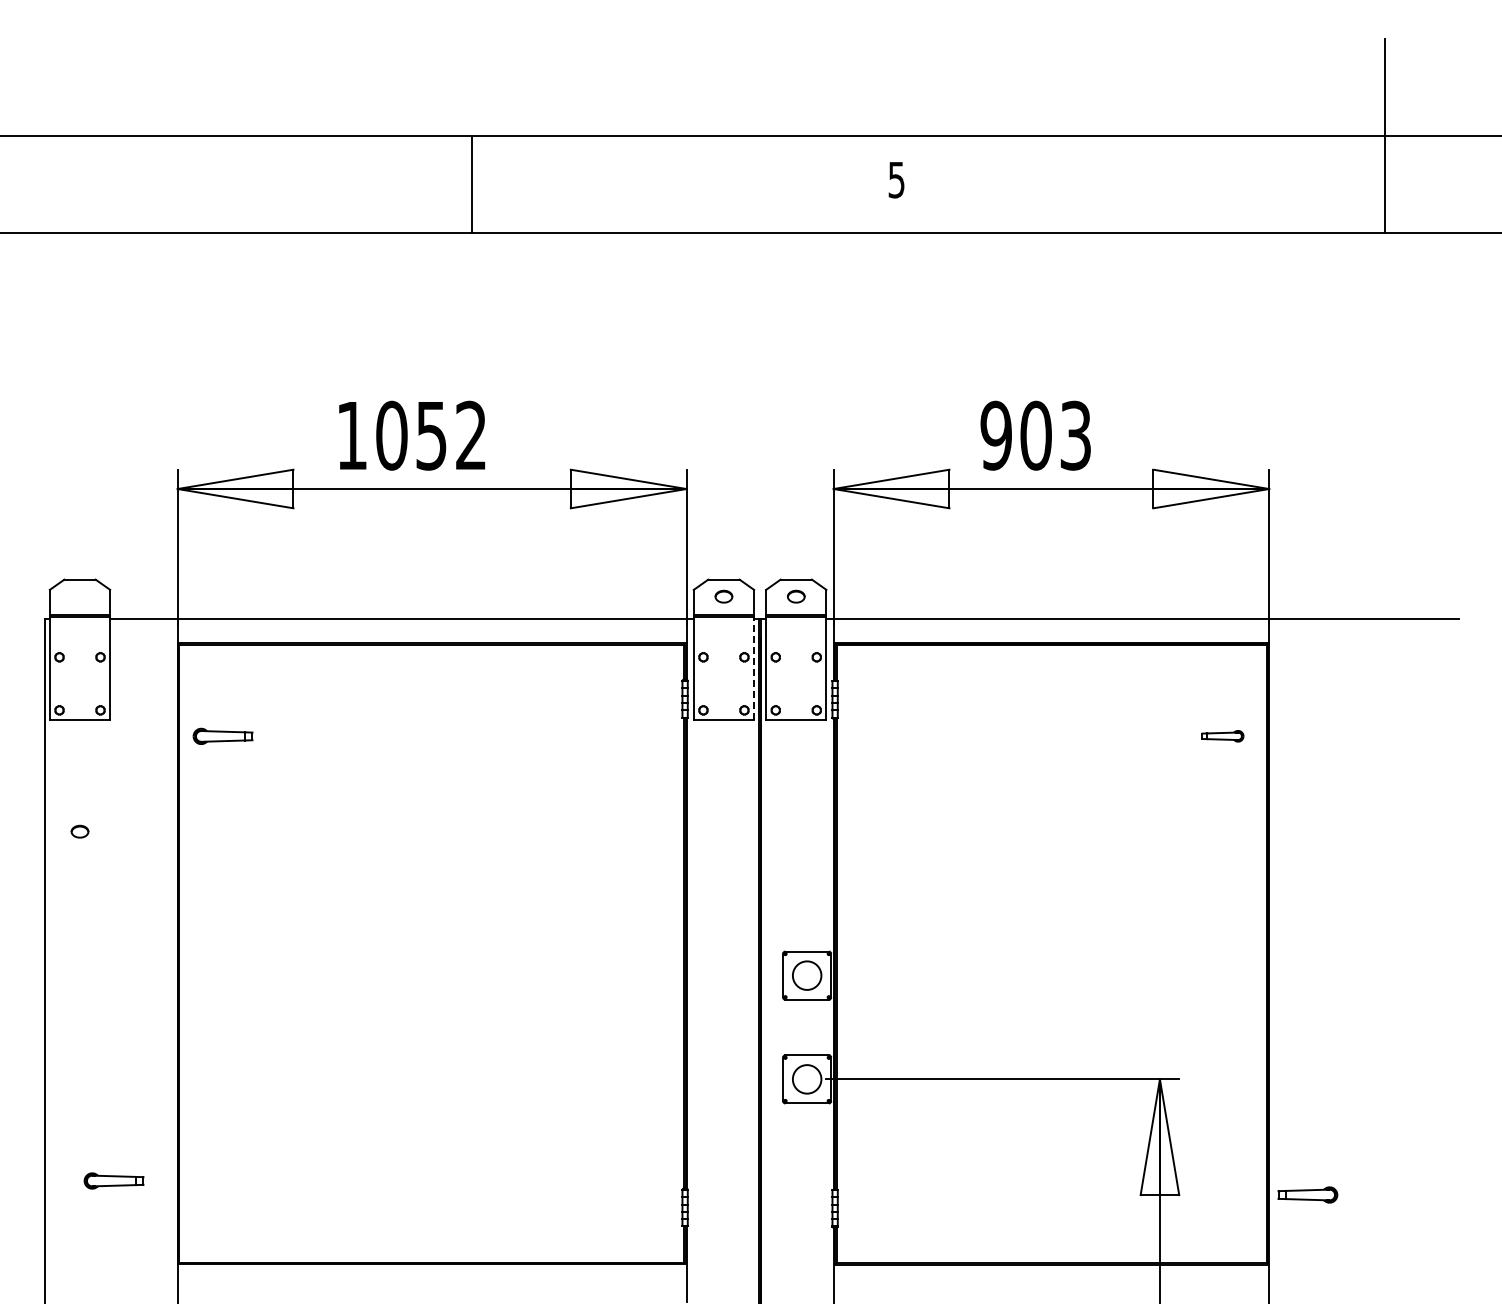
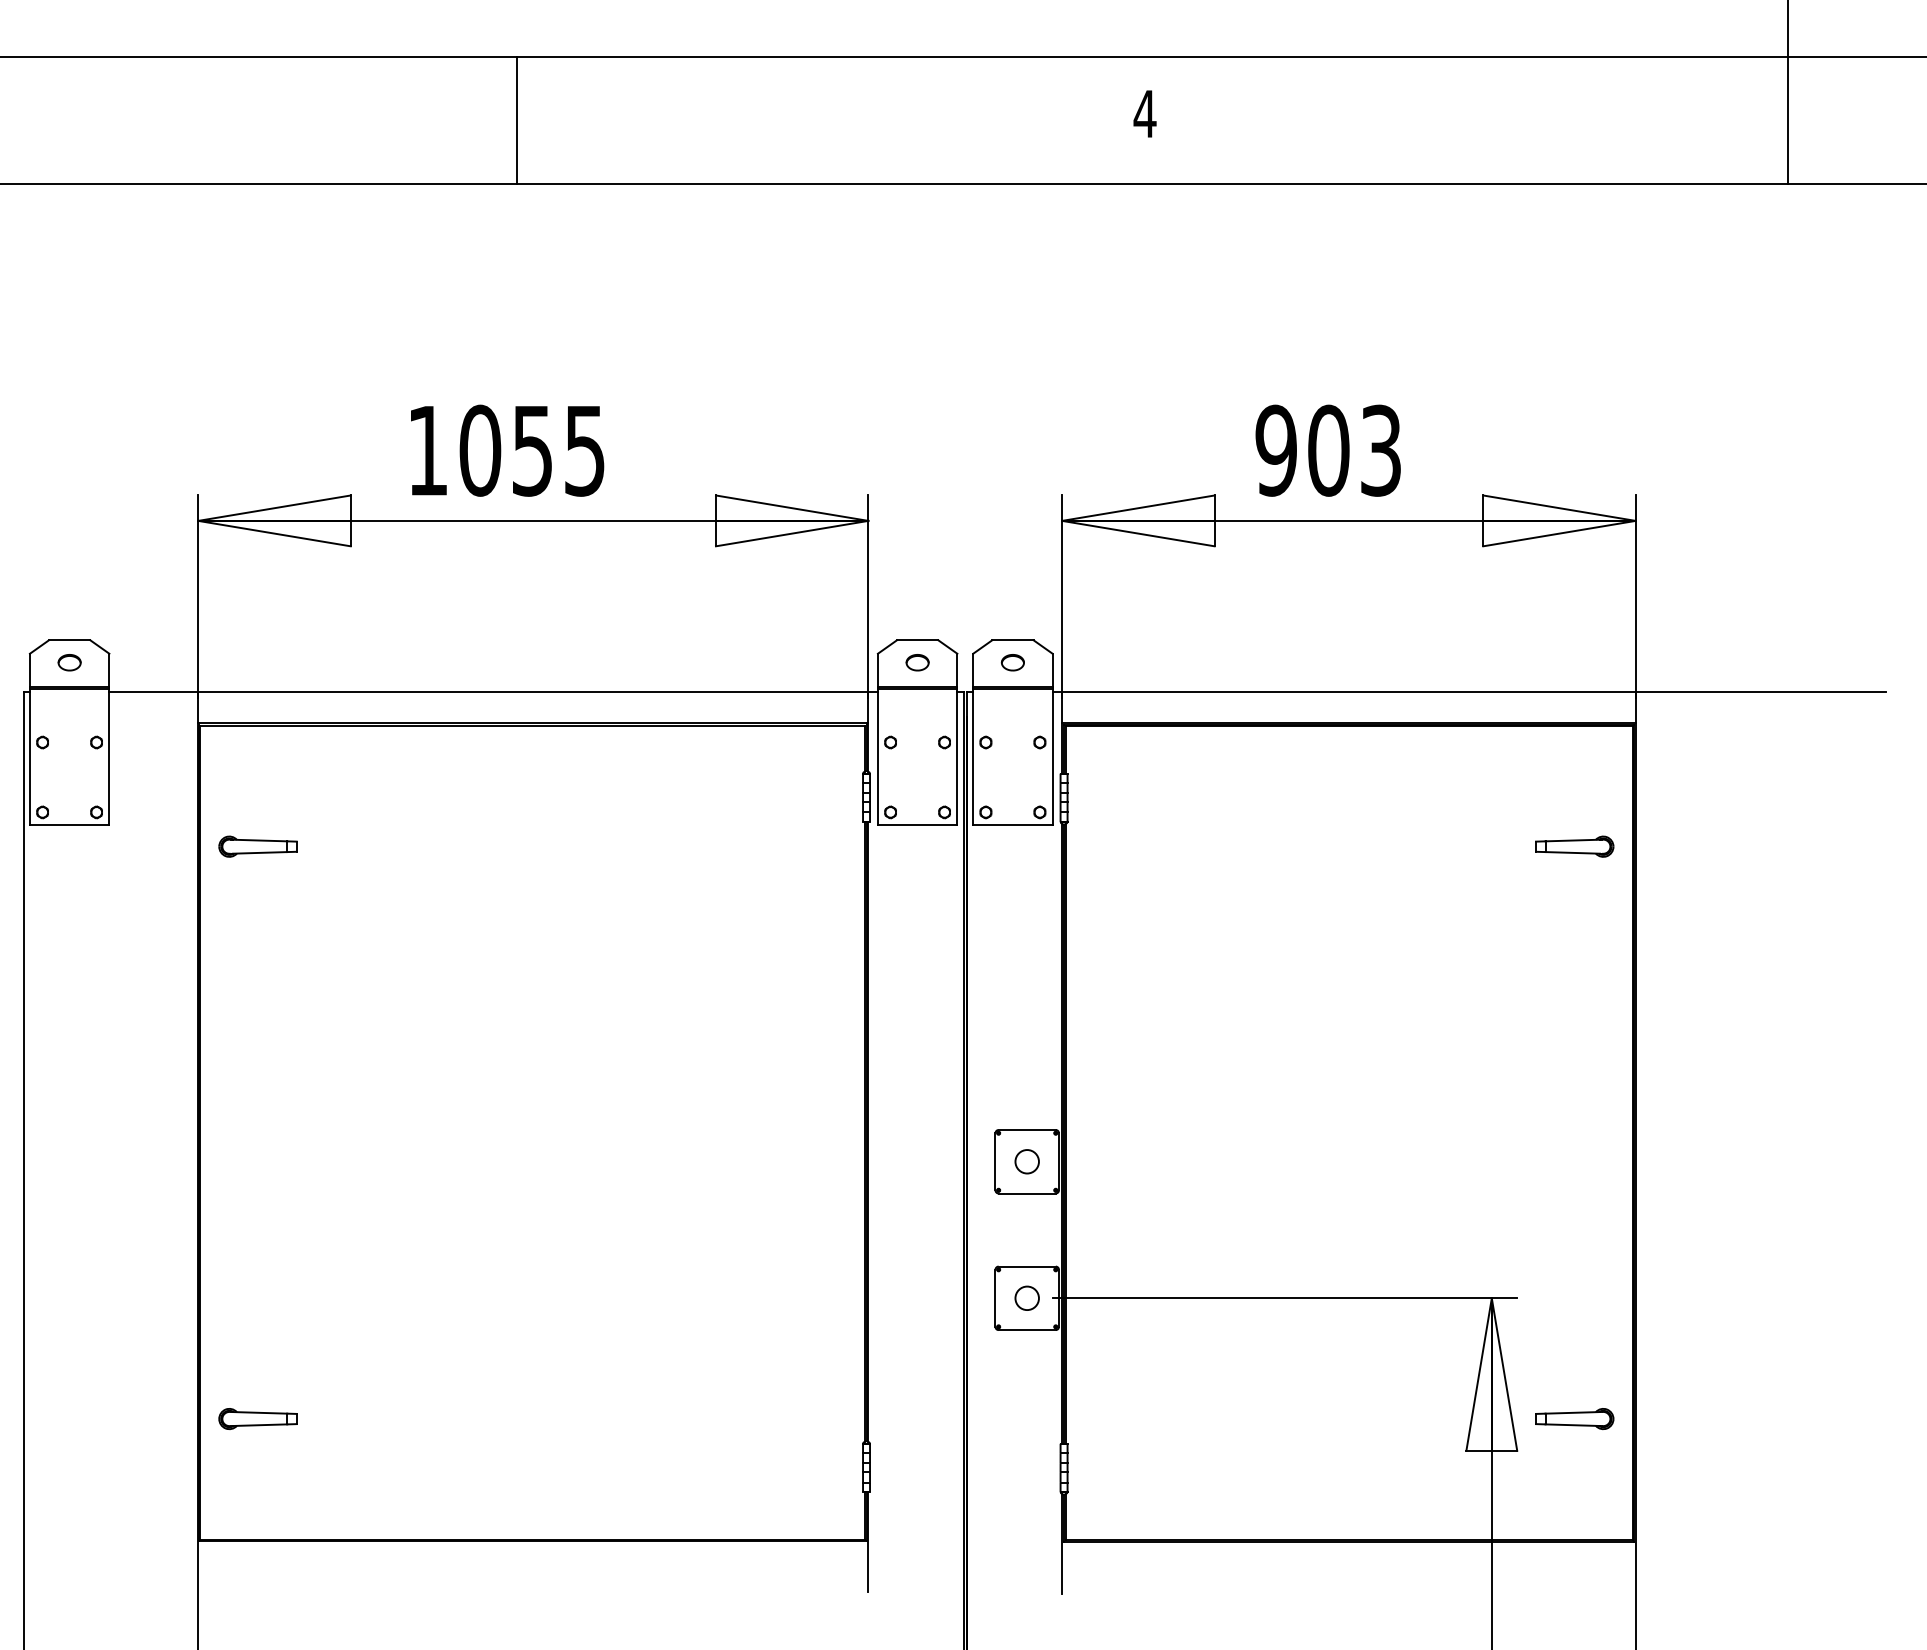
text: (896, 180) -> (1144, 114), 5 -> 4
line: (471, 184) -> (516, 119), moved
text: (470, 435) -> (583, 450), 1052 -> 1055
line: (754, 668) -> (957, 757), dashed -> solid
part: (1222, 735) -> (1574, 845), size x1.43
part: (79, 831) -> (68, 662), moved
circle: (807, 975) -> (1027, 1161), size x0.62
circle: (807, 1079) -> (1027, 1298), size x0.62
part: (113, 1180) -> (257, 1418), moved
part: (1307, 1194) -> (1574, 1418), moved

